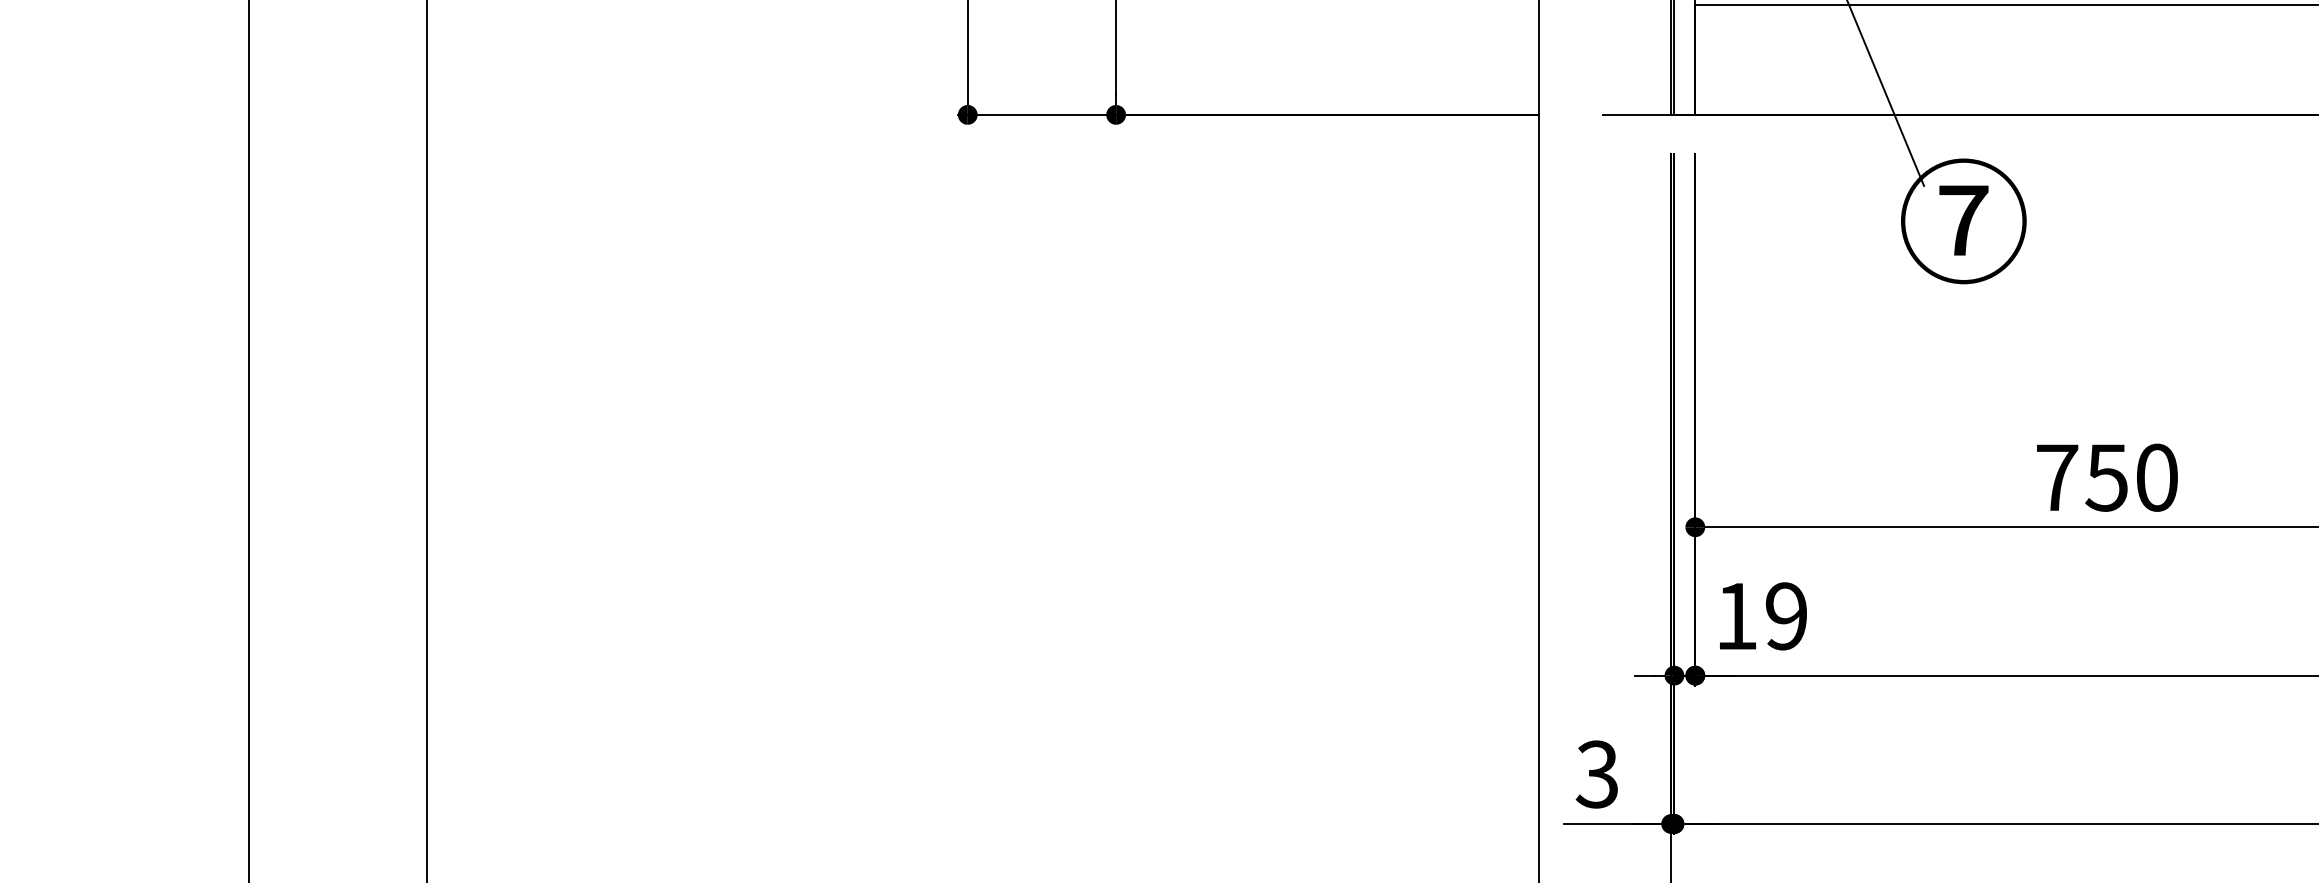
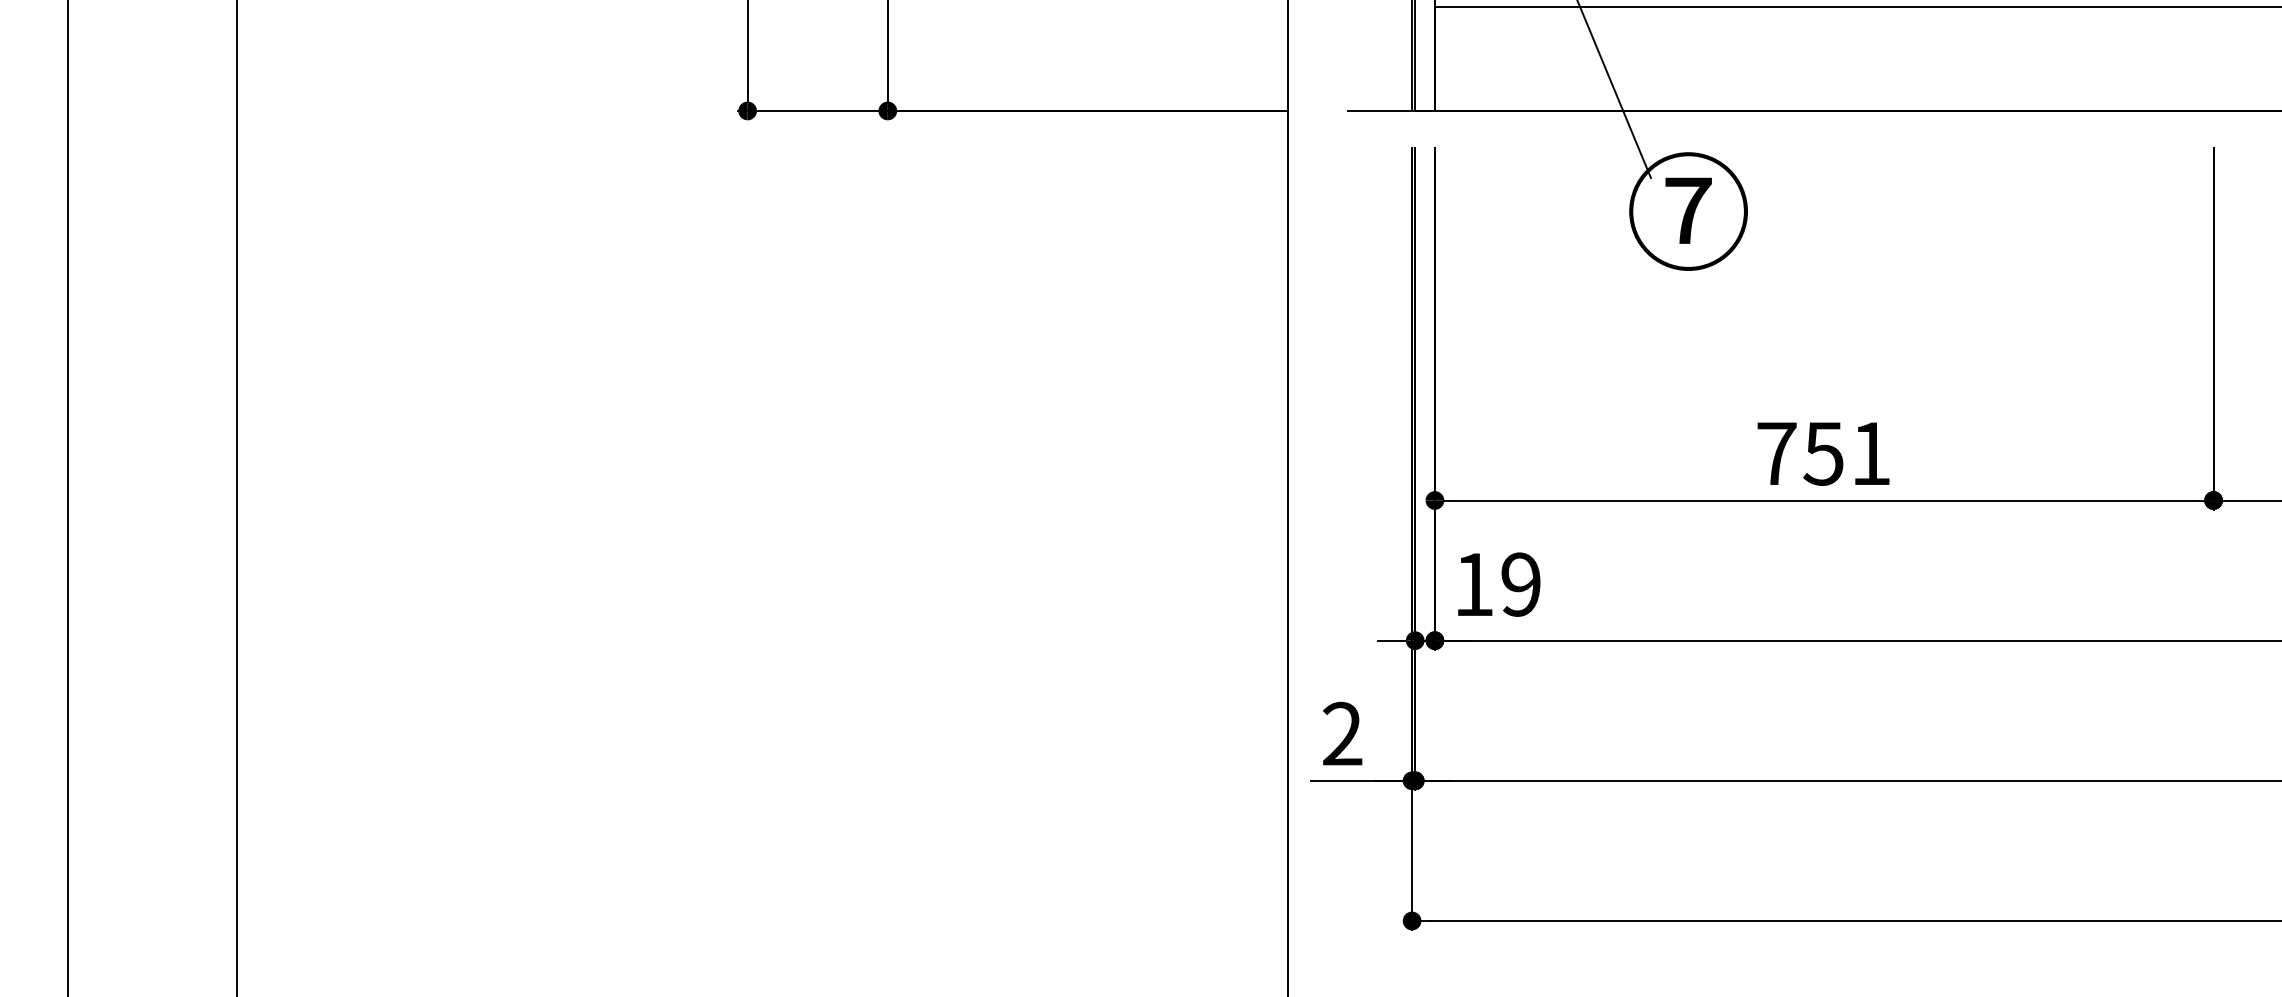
text: (2157, 477) -> (1871, 453), 750 -> 751
text: (1597, 774) -> (1342, 734), 3 -> 2

